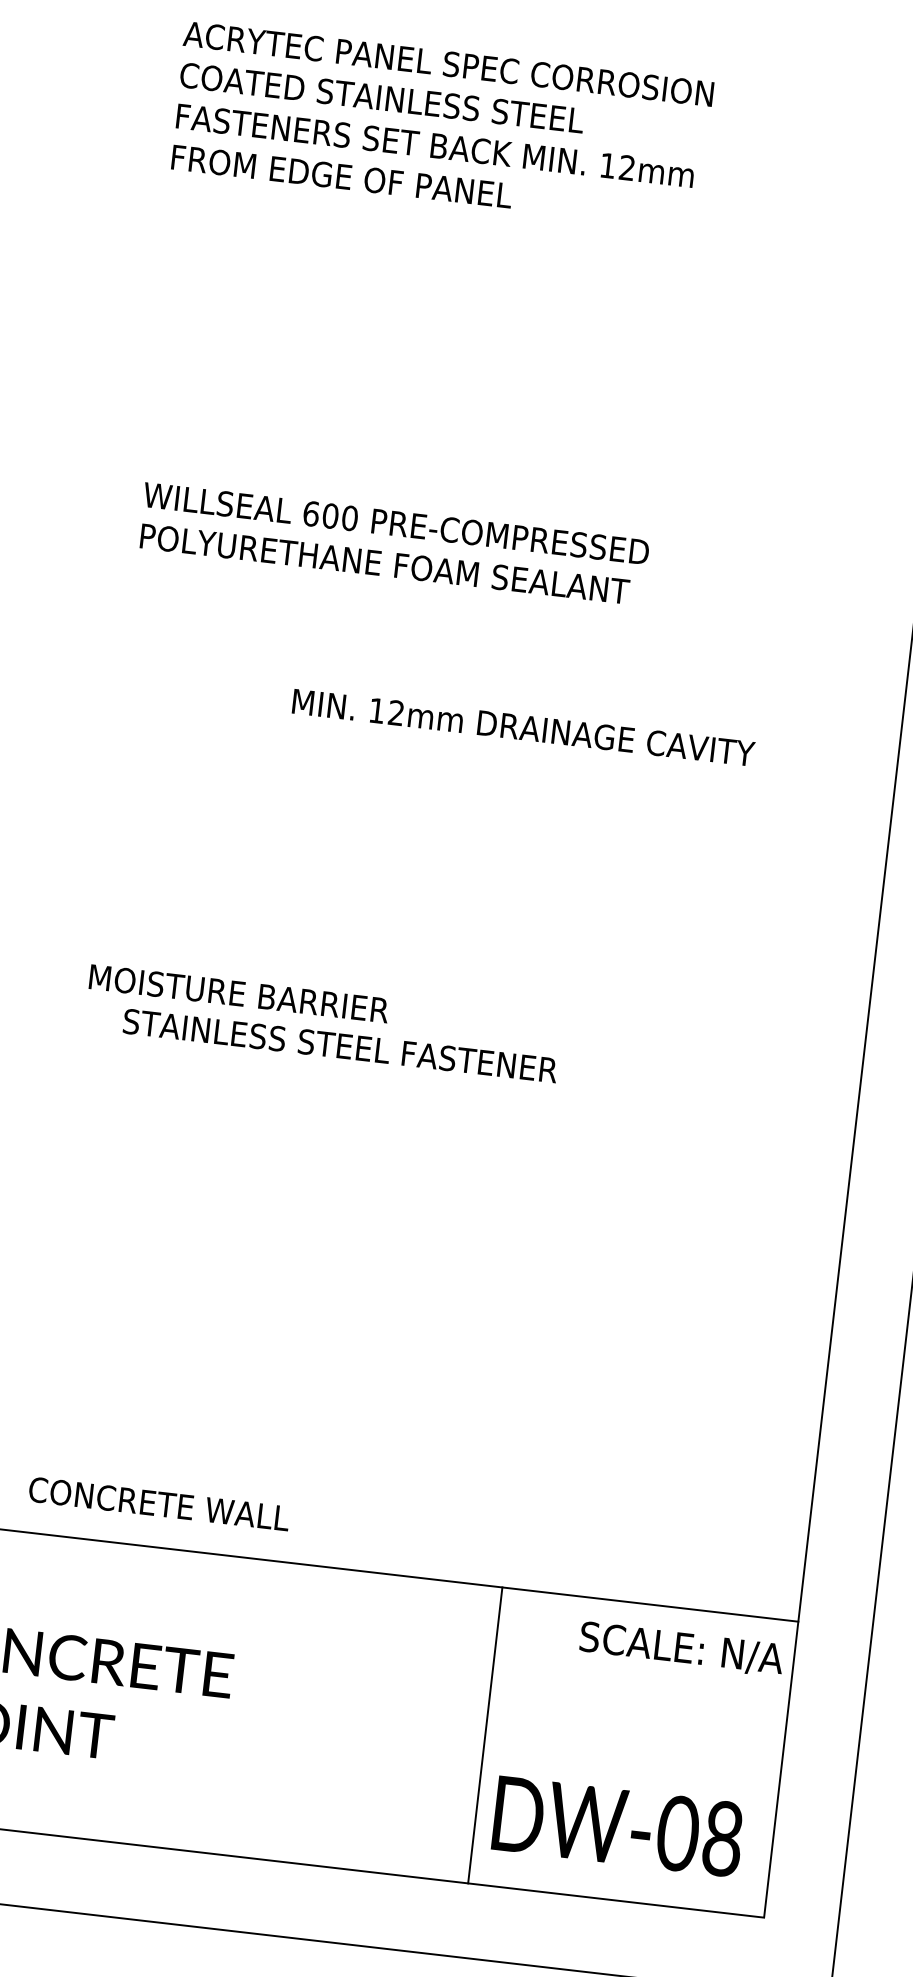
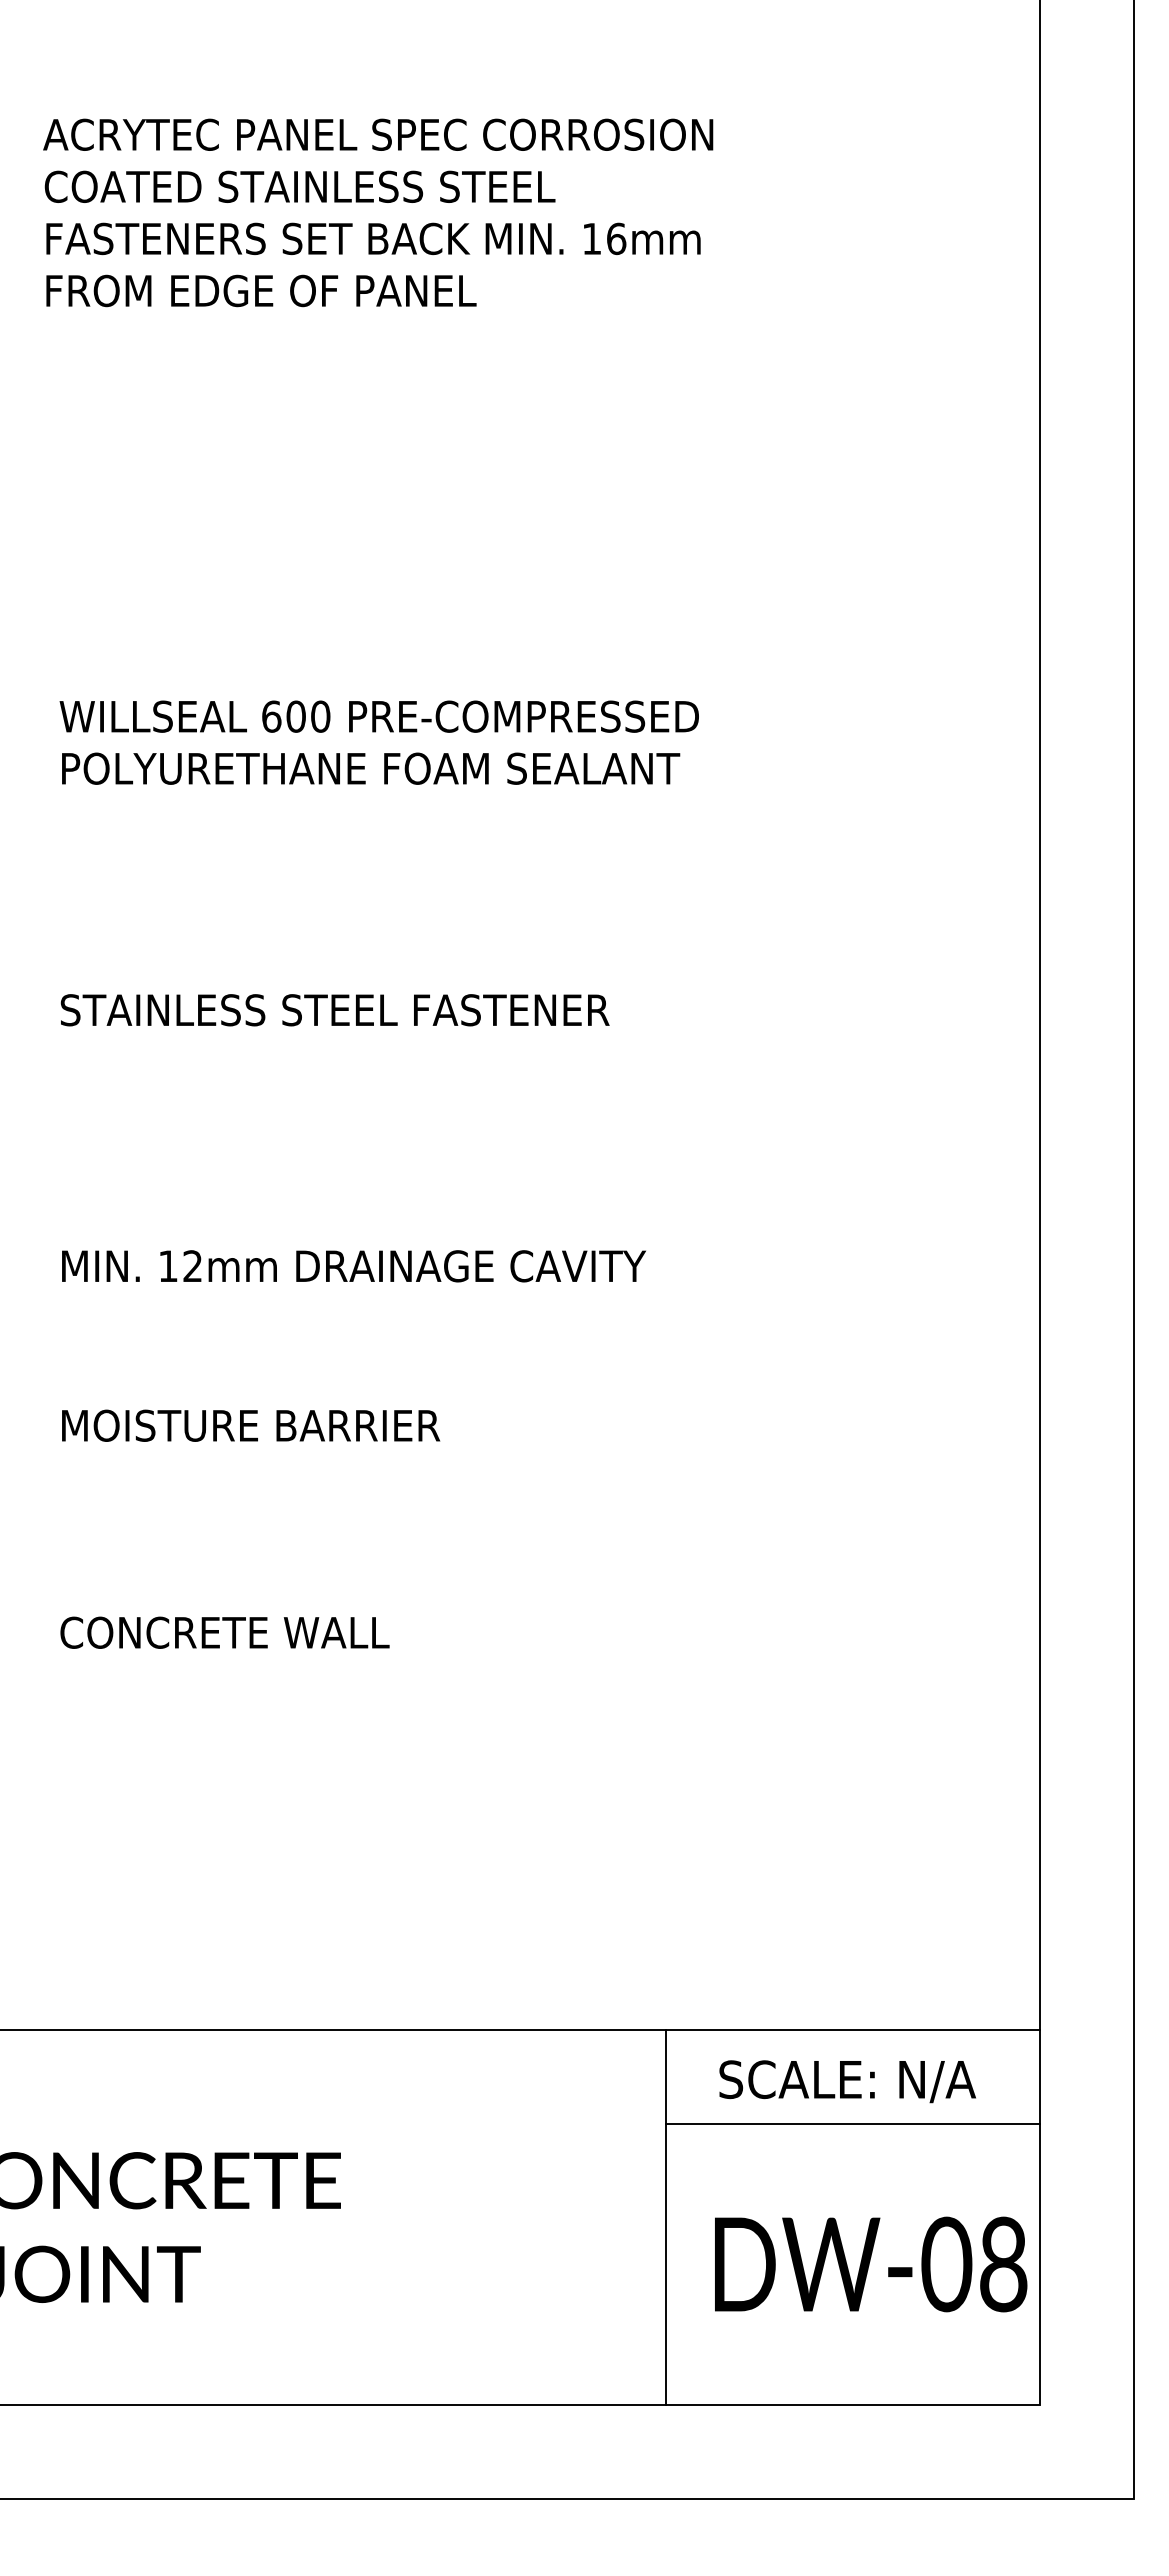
text: (627, 167) -> (616, 238), 12mm -> 16mm
text: (523, 727) -> (353, 1266), moved
text: (239, 993) -> (251, 1425), moved
text: (340, 1046) -> (334, 1010), moved
text: (158, 1503) -> (224, 1632), moved
text: (681, 1649) -> (847, 2081), moved
line: (641, 1678) -> (852, 2124), added
text: (618, 1826) -> (871, 2264), moved

